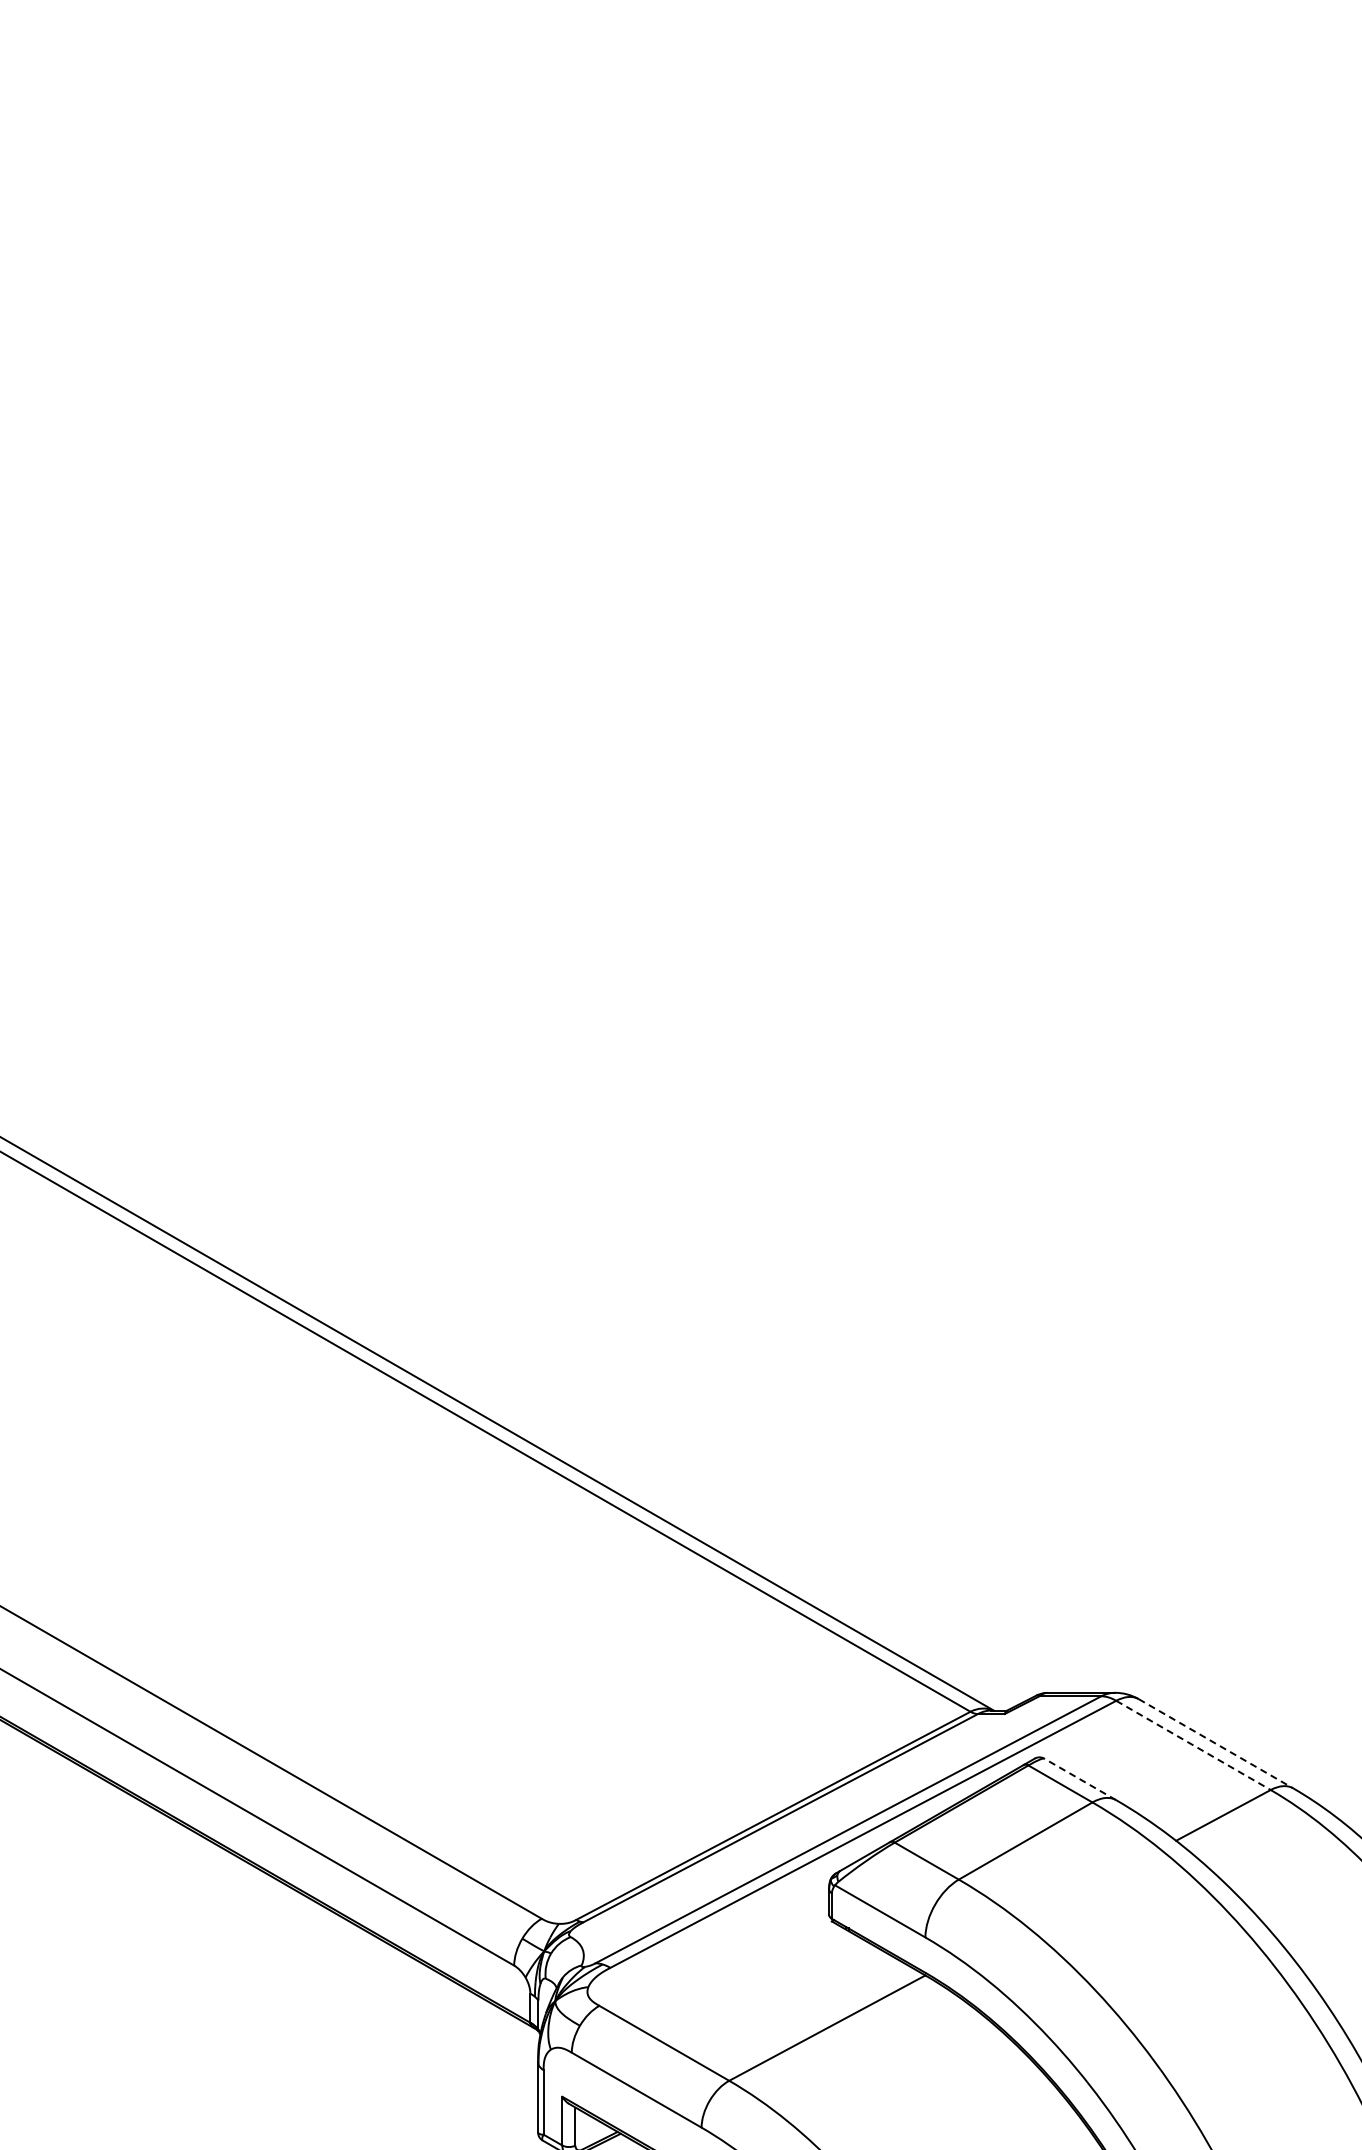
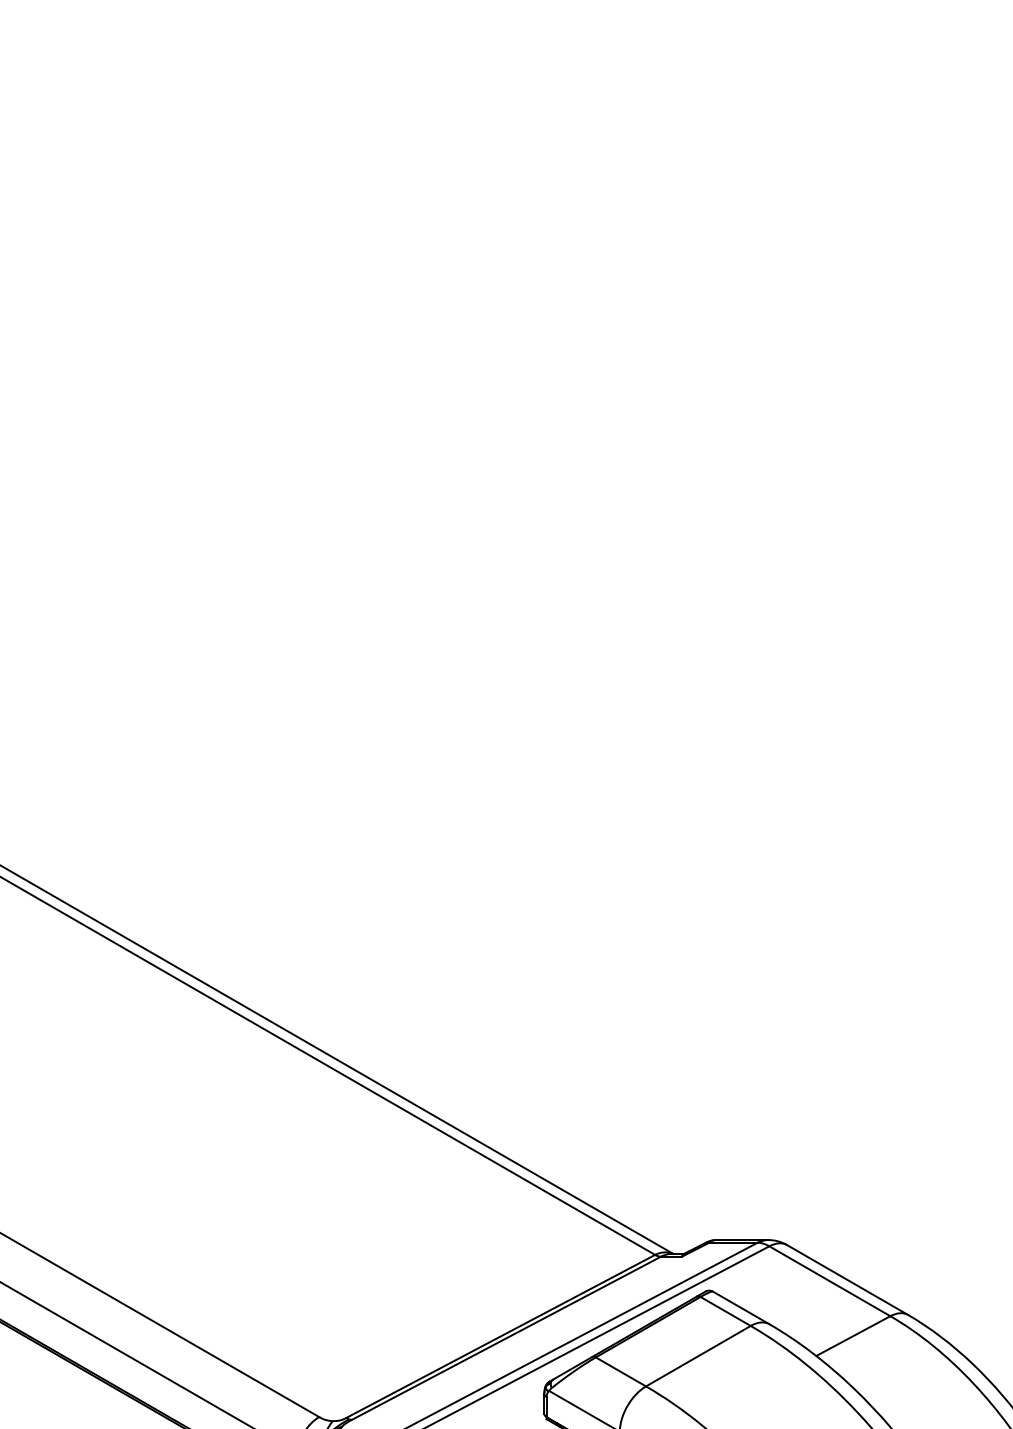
line: (1216, 1743) -> (847, 1279), dashed -> solid
line: (1193, 1745) -> (829, 1281), dashed -> solid
line: (1080, 1779) -> (741, 1307), dashed -> solid

